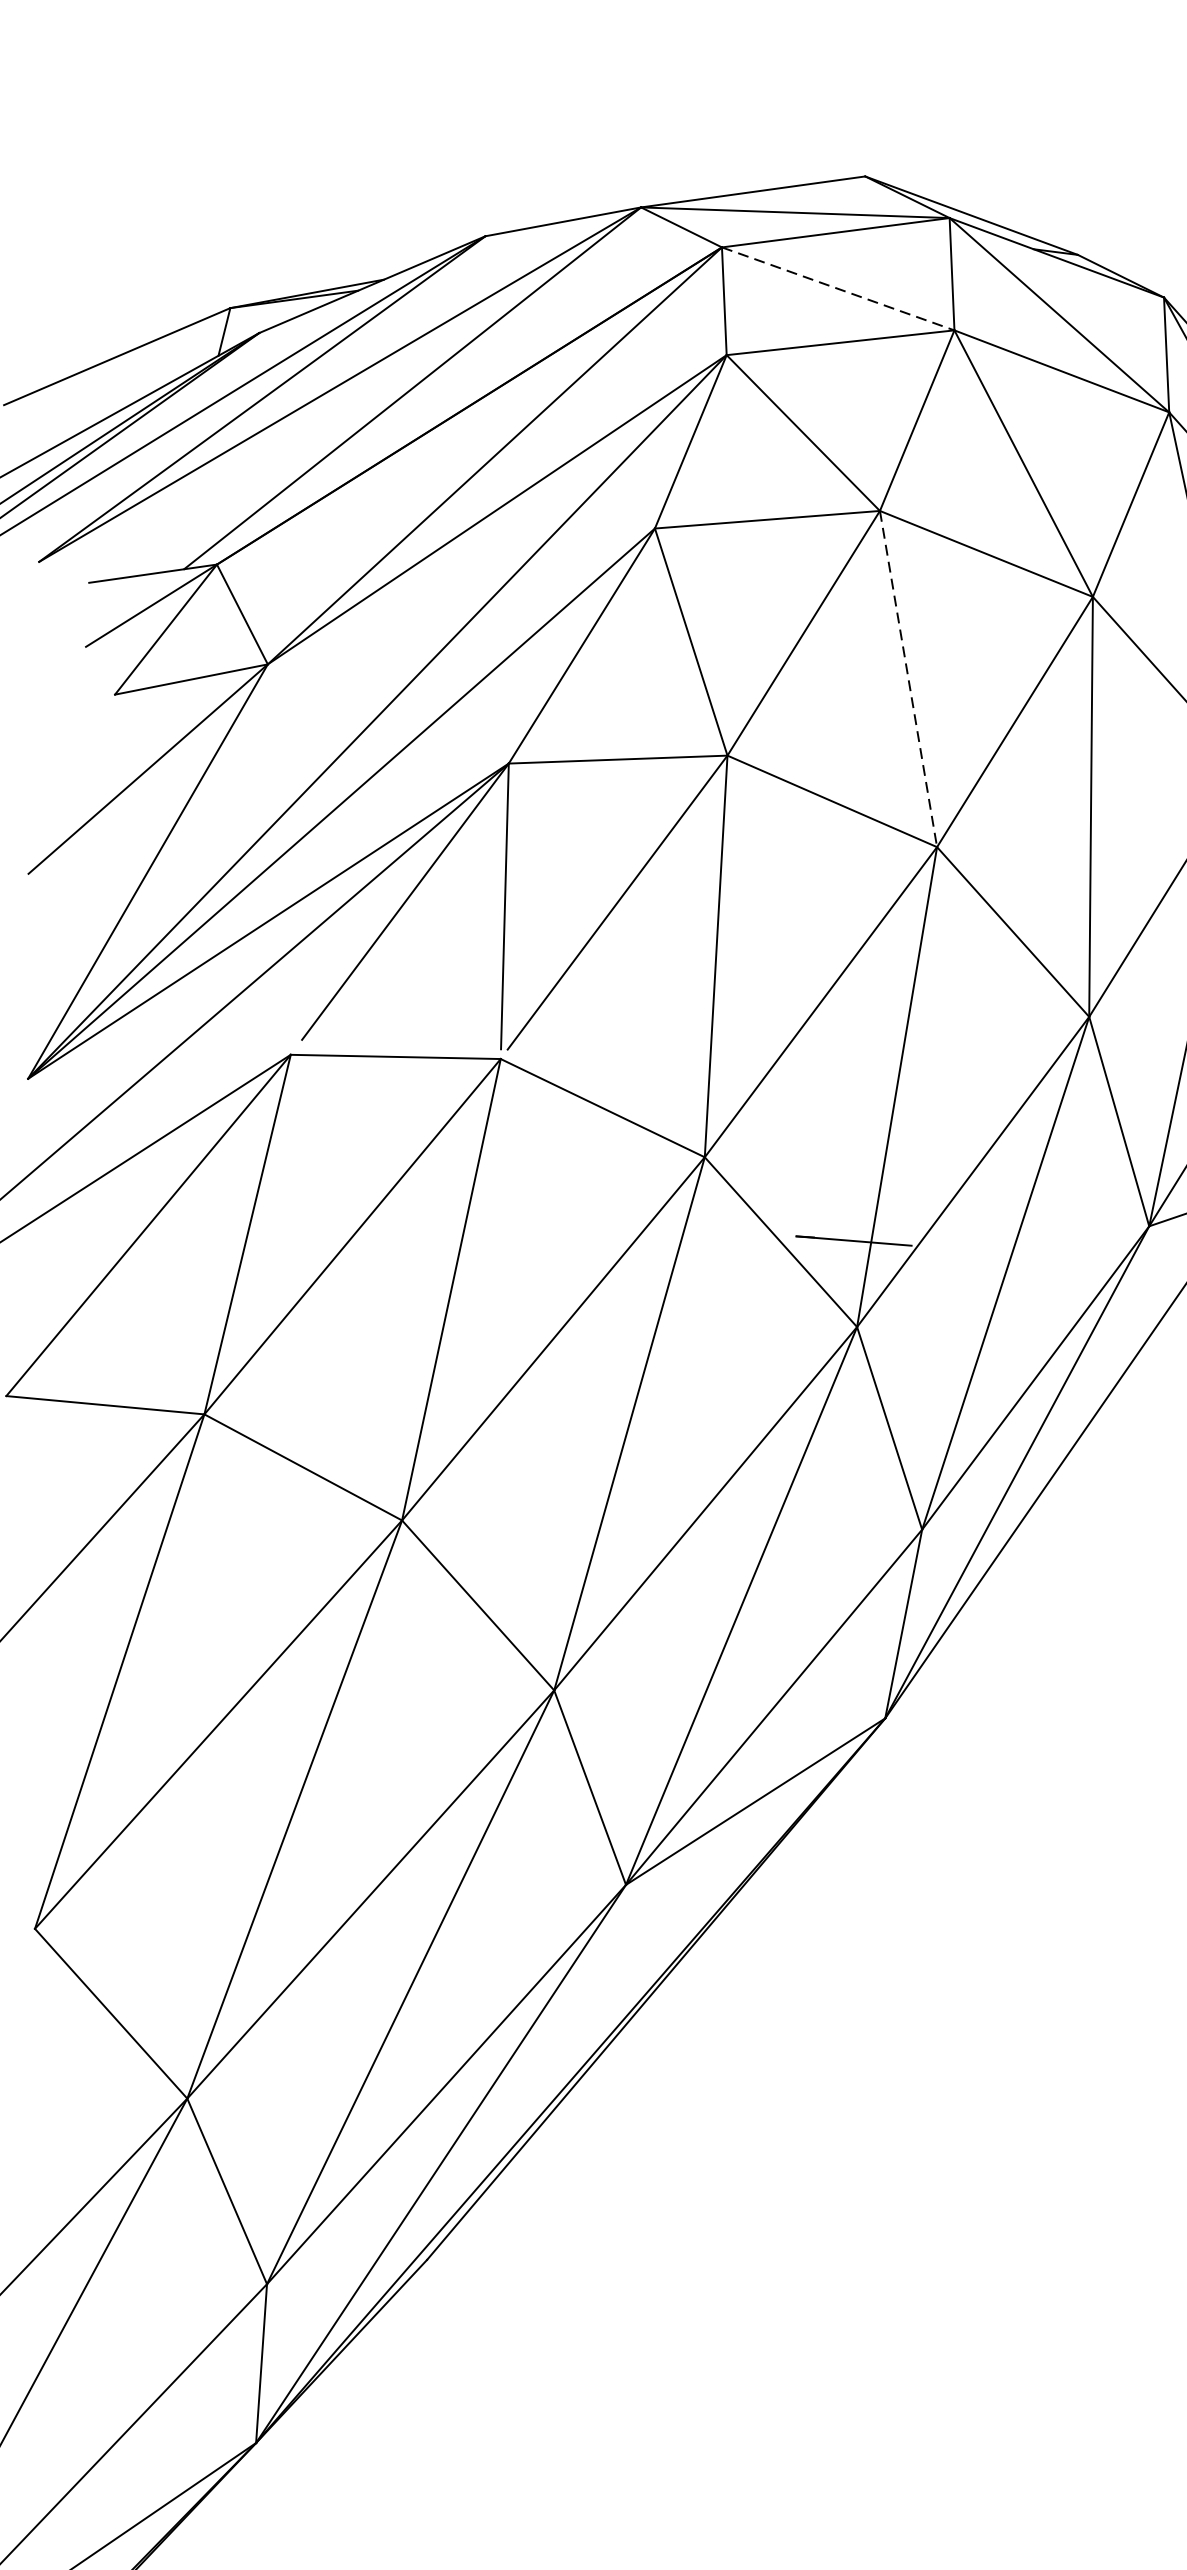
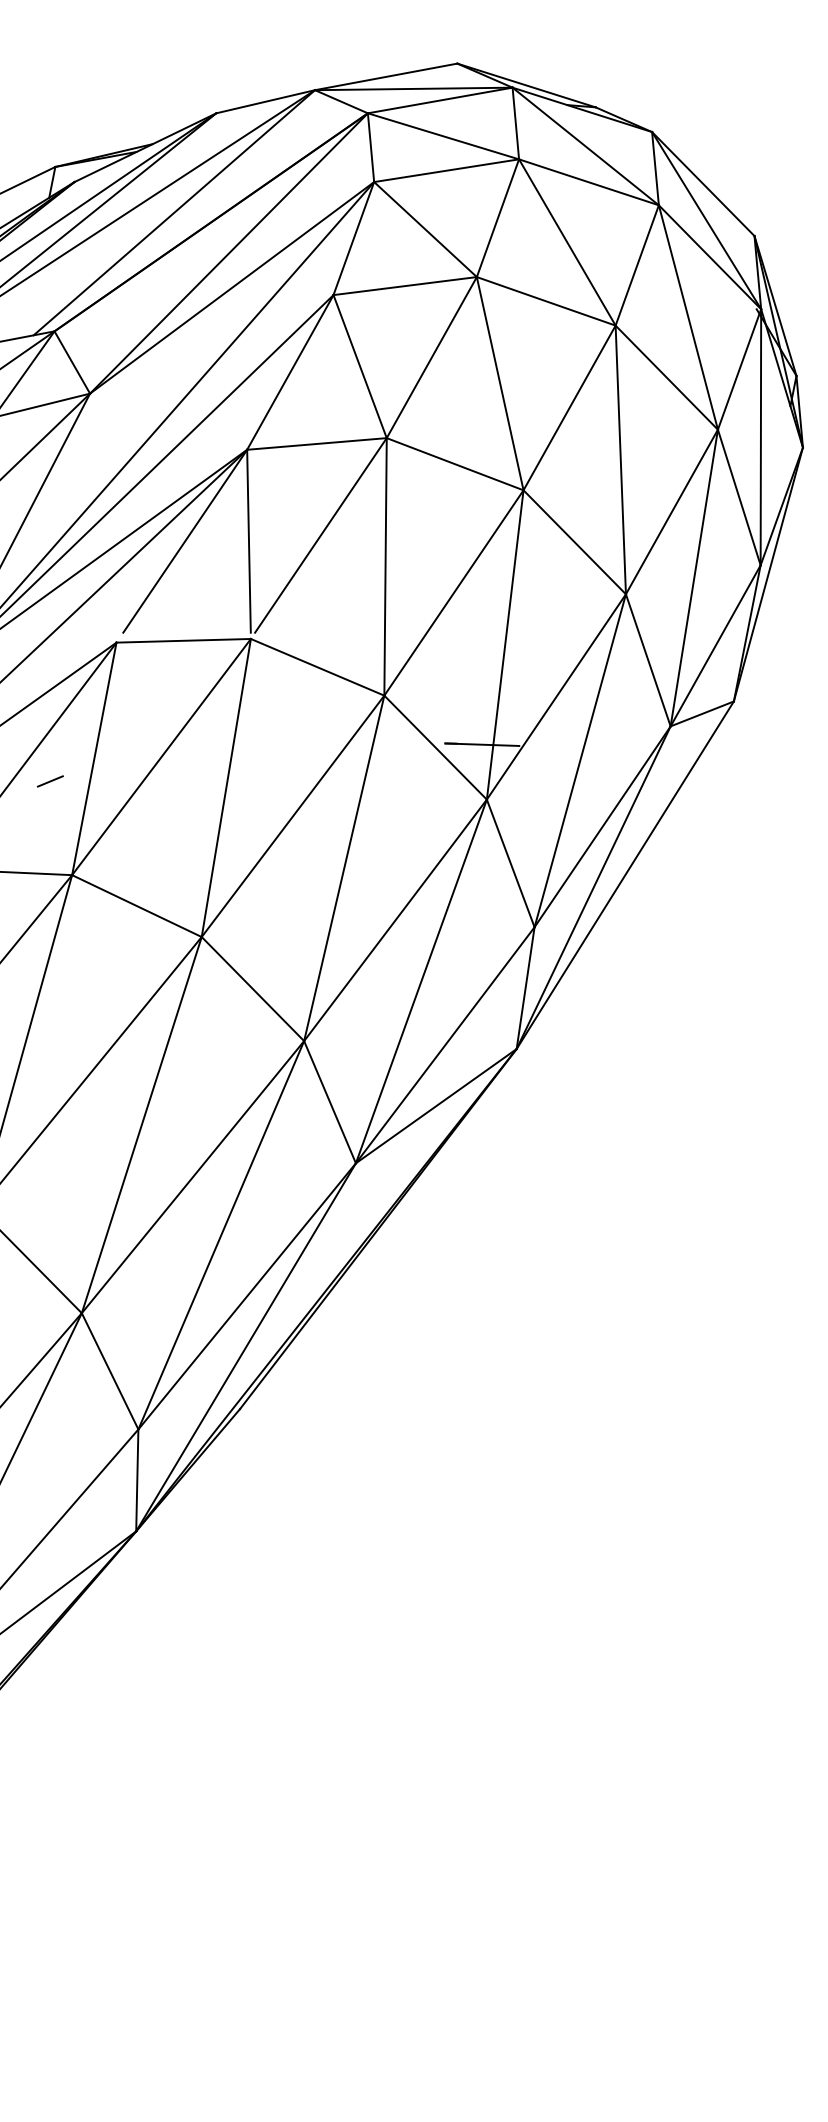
line: (838, 289) -> (443, 136), dashed -> solid
line: (908, 680) -> (500, 384), dashed -> solid
line: (177, 1266) -> (50, 781), added

